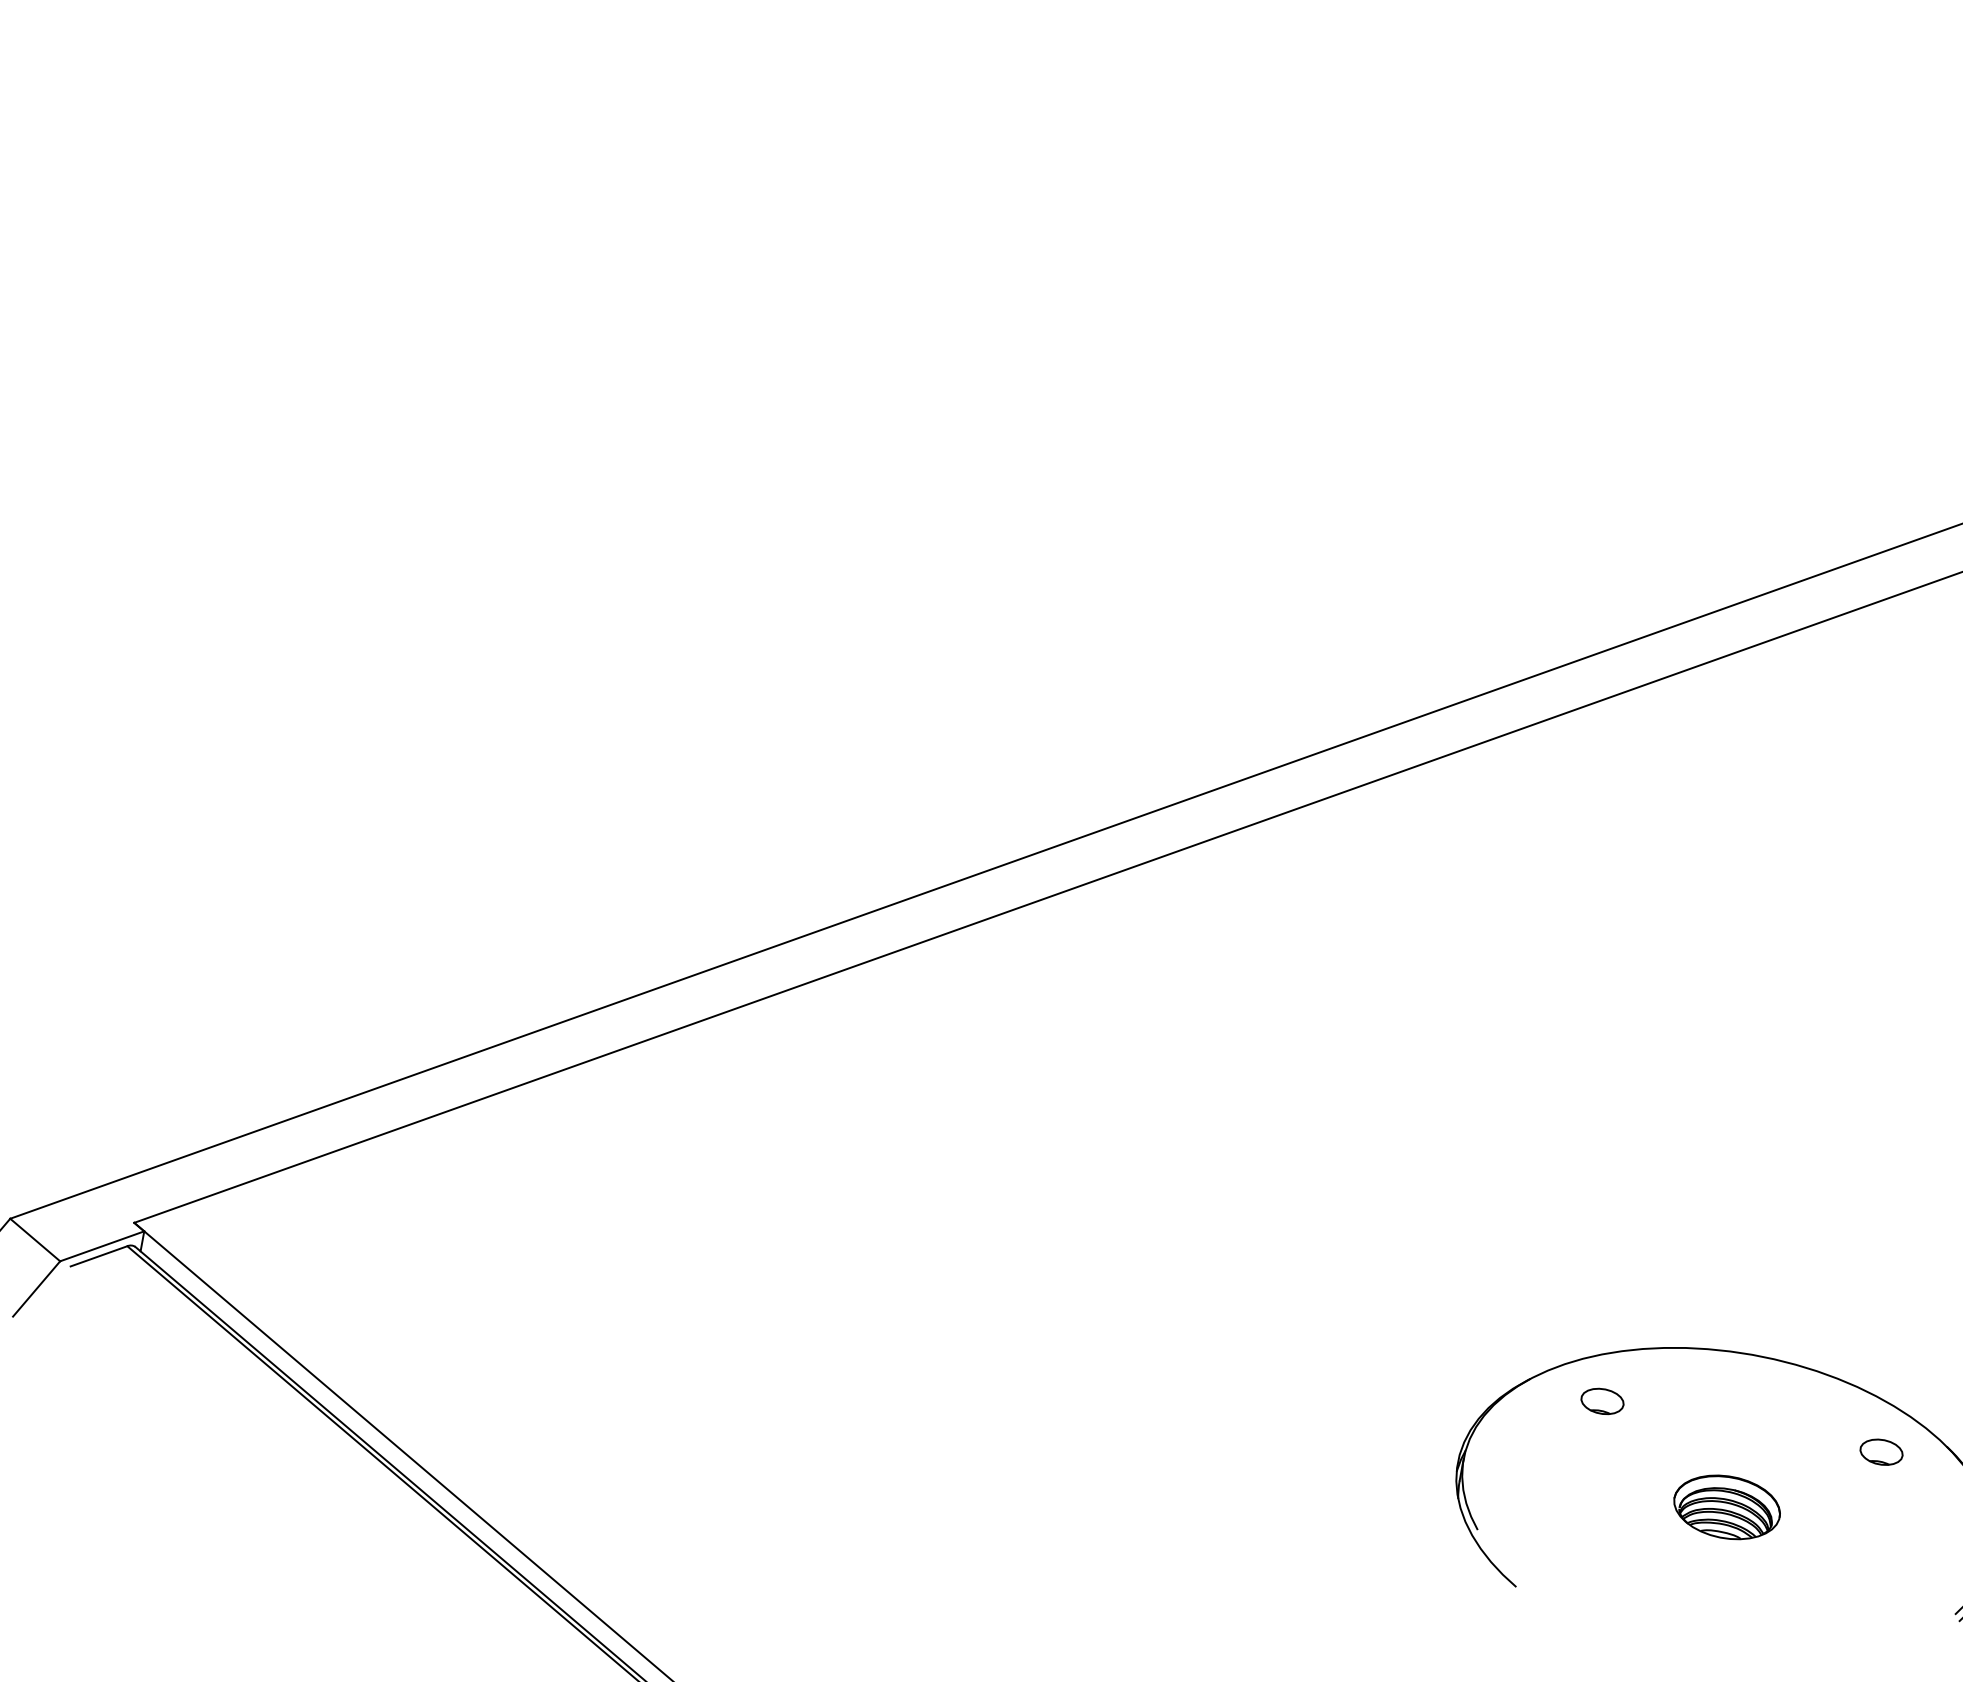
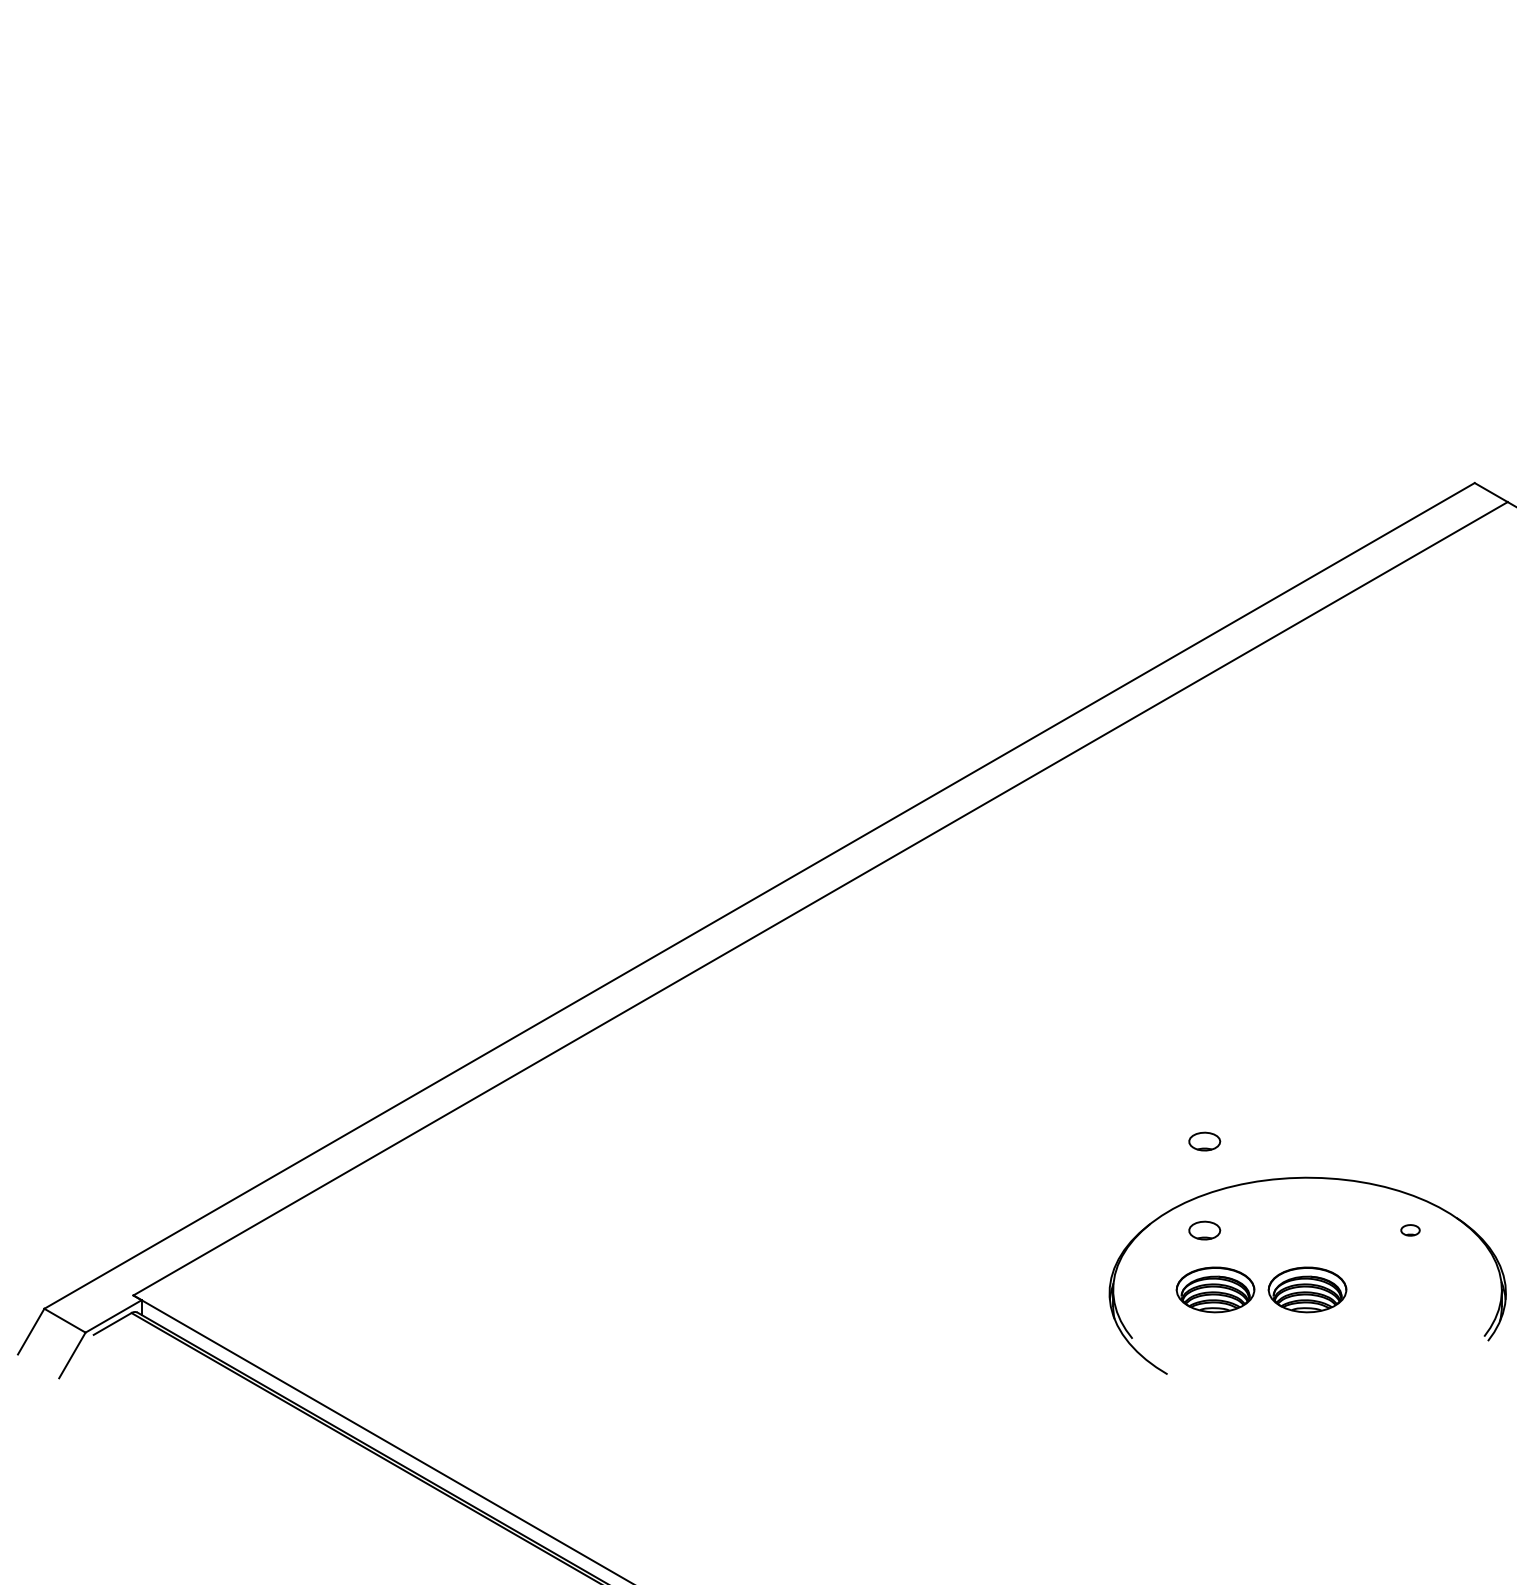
part: (1624, 1280) -> (1204, 1141), added
part: (1881, 1452) -> (1410, 1230), size x0.6
part: (1602, 1483) -> (1215, 1289), added

